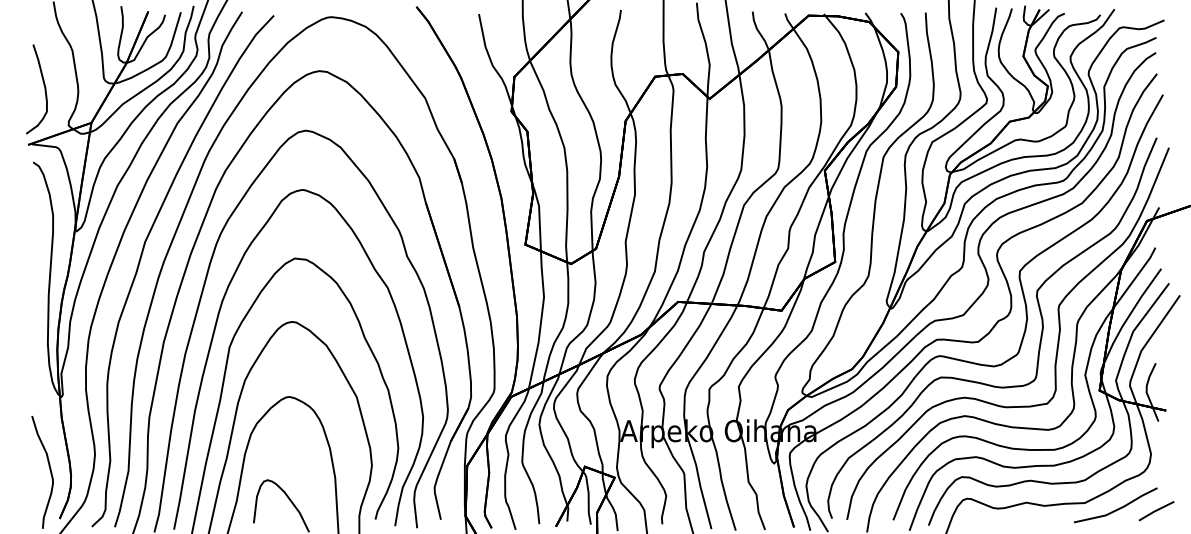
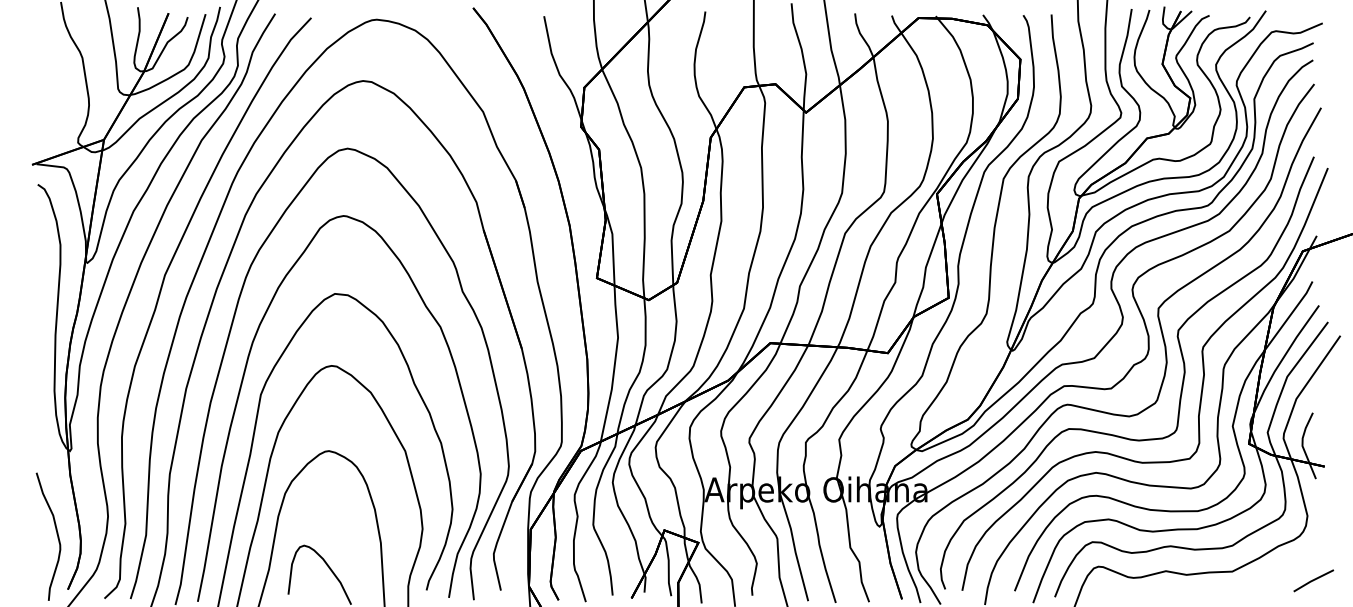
curve: (44, 89) -> (50, 101), removed
line: (1117, 508) -> (1269, 577), removed

